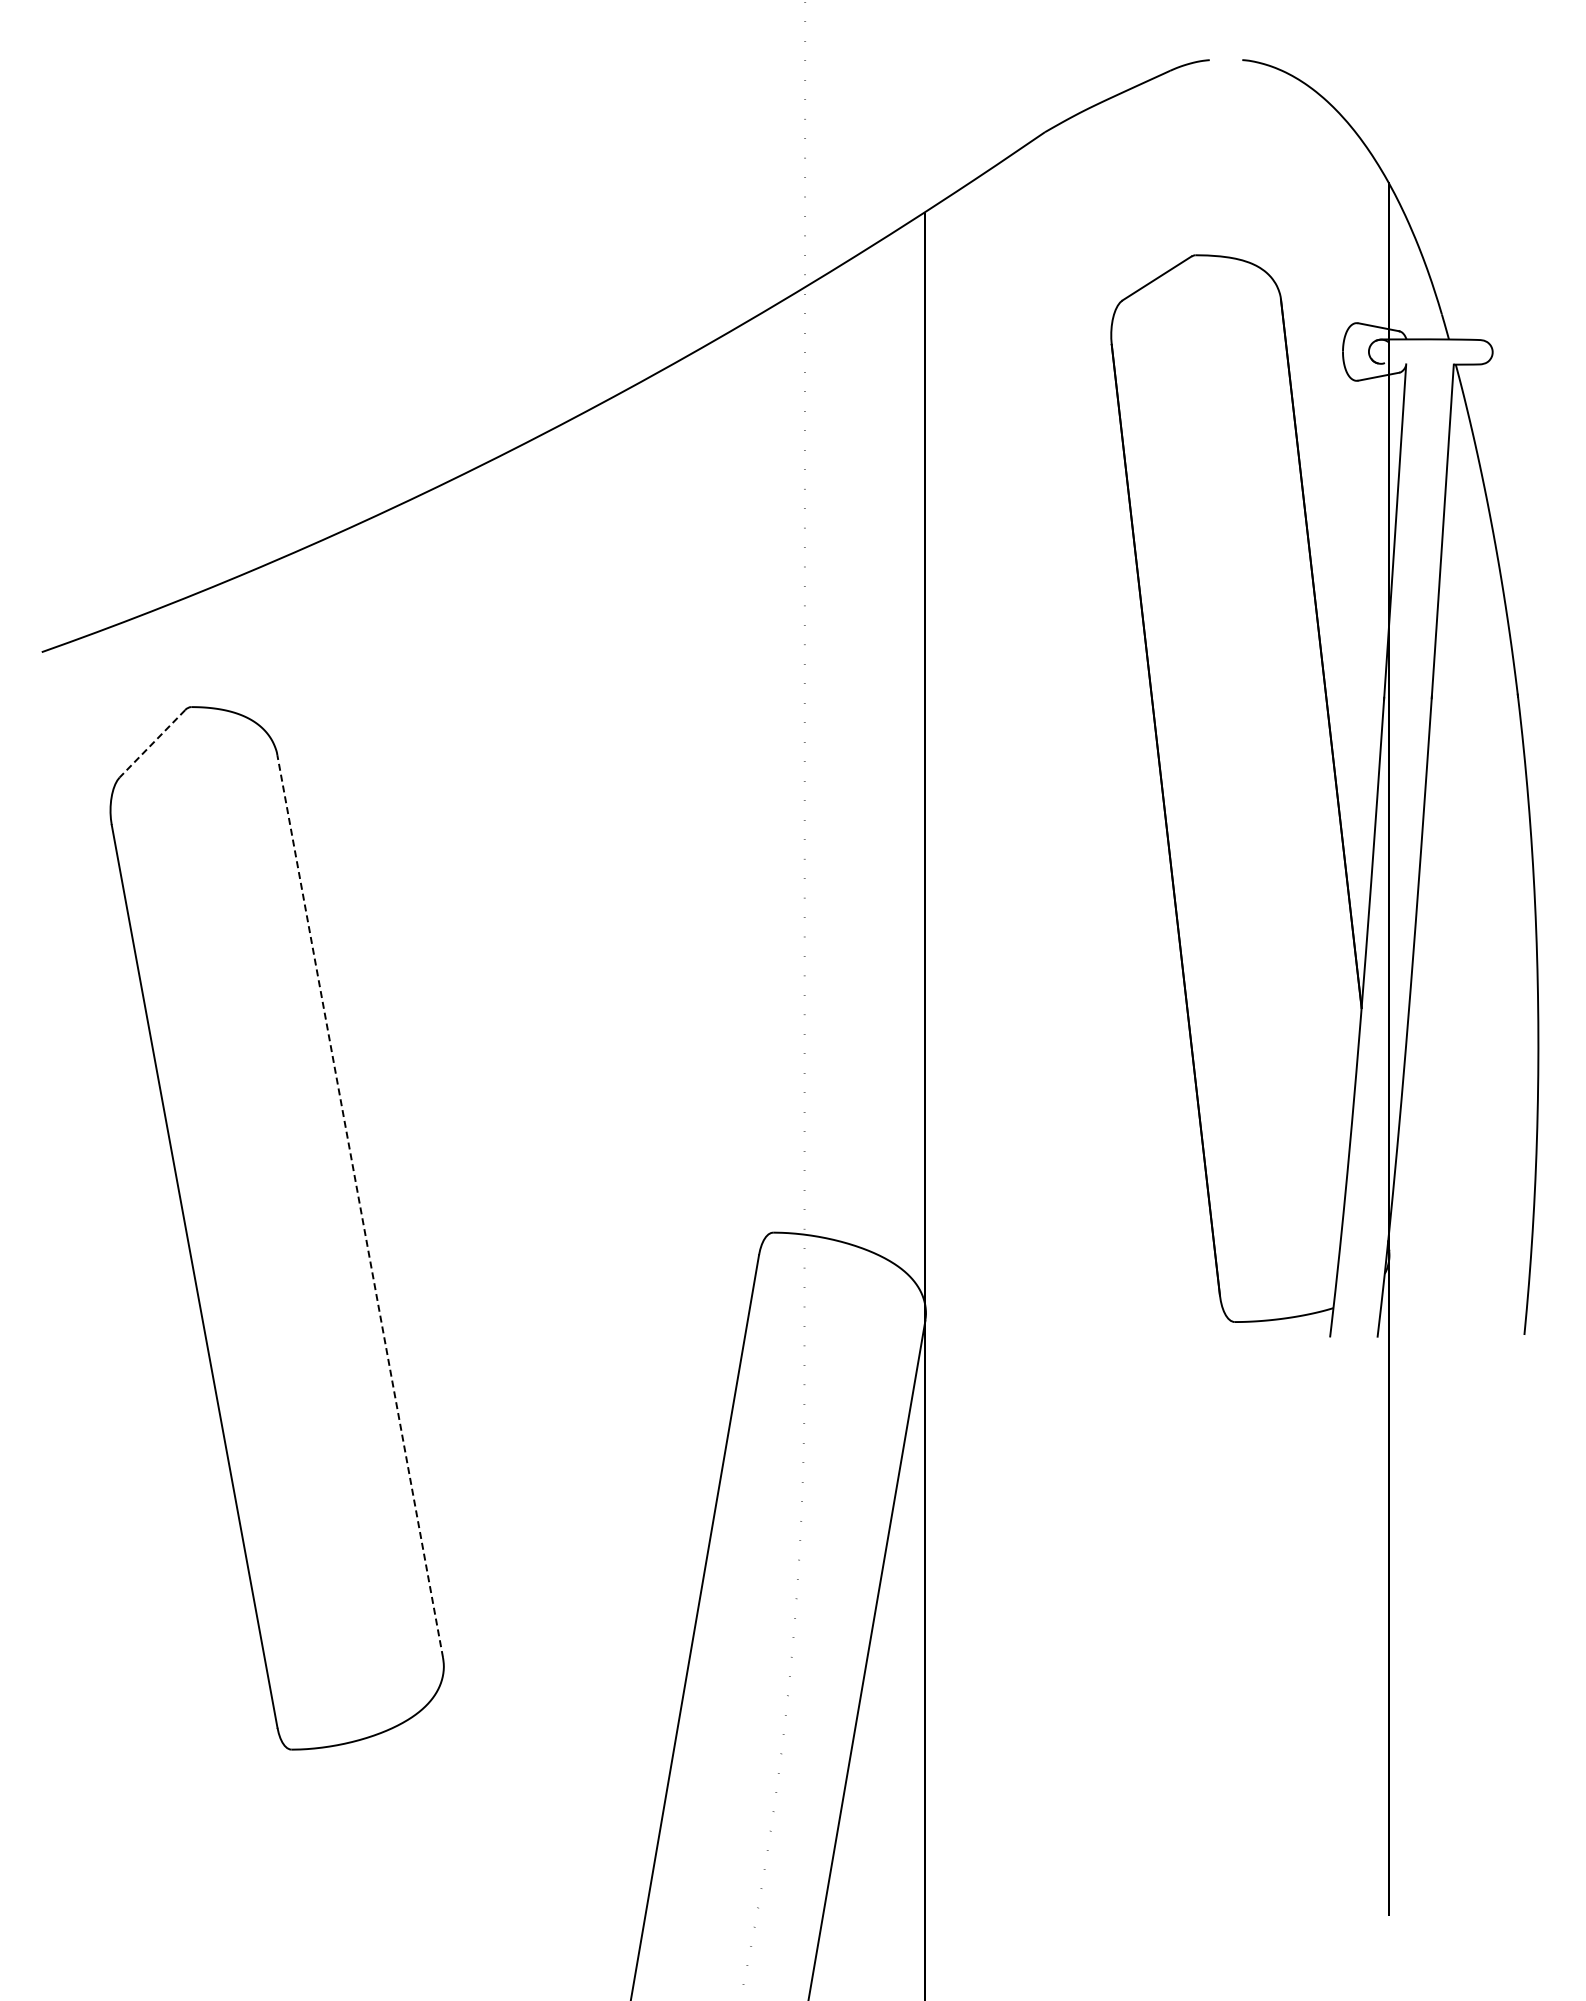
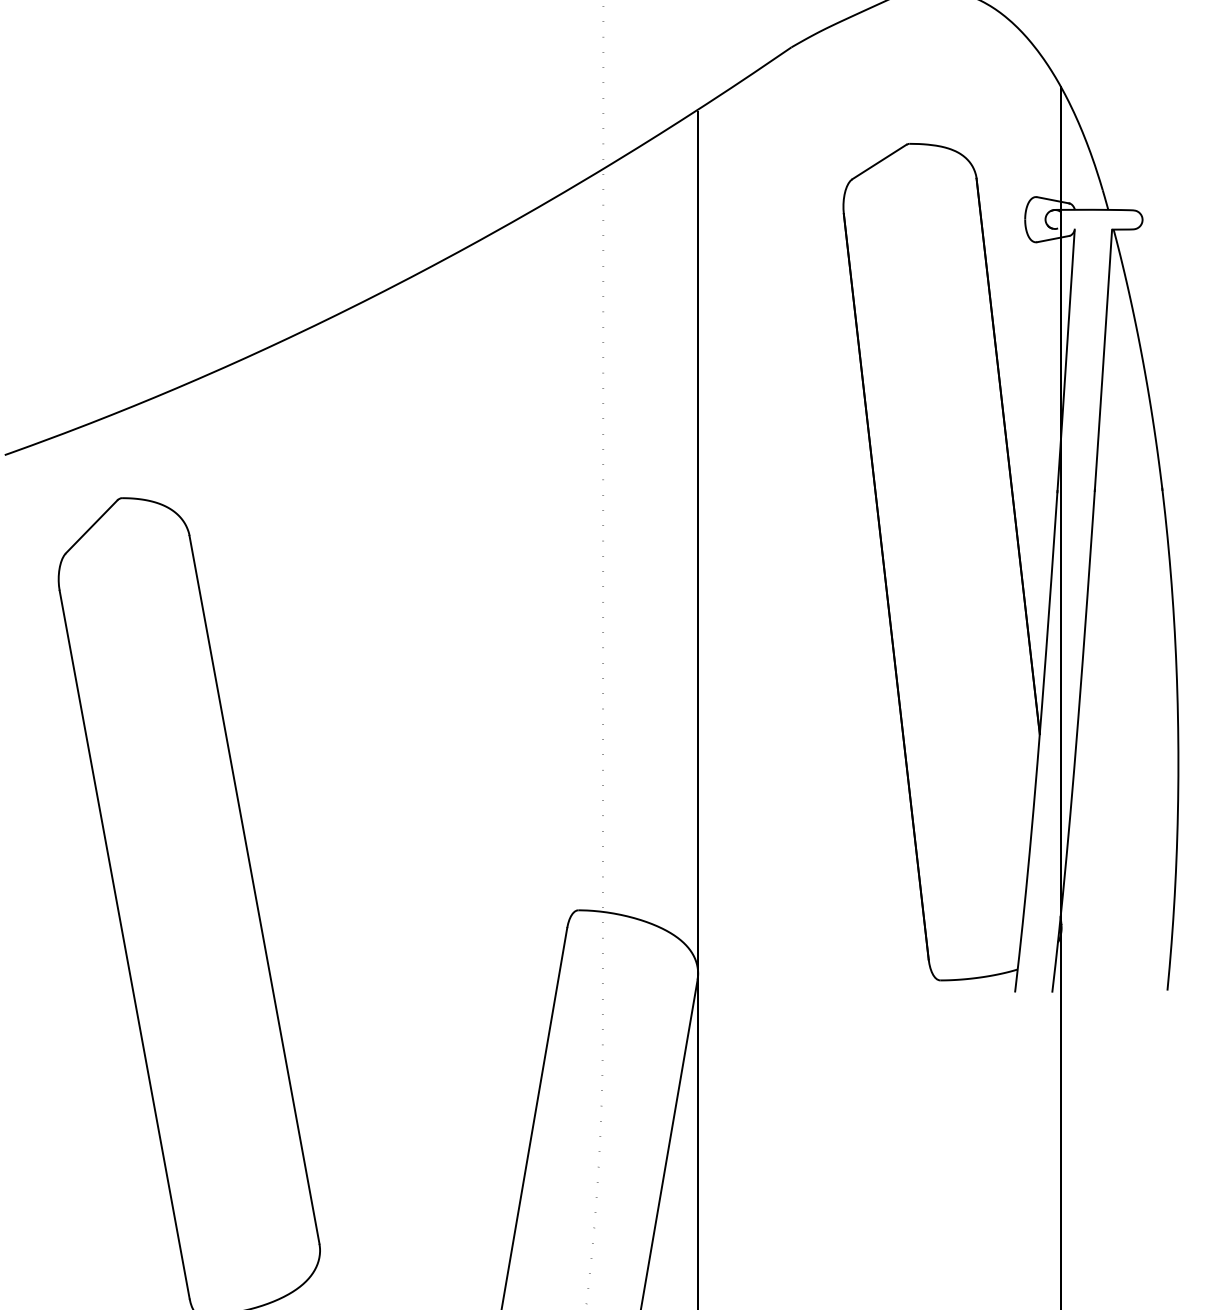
line: (152, 743) -> (91, 526), dashed -> solid
line: (360, 1206) -> (254, 889), dashed -> solid

